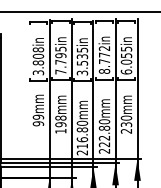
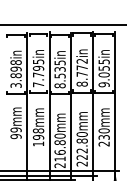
text: (38, 56) -> (16, 69), 3.808in -> 3.898in
text: (126, 71) -> (104, 84), 6.055in -> 9.055in
text: (81, 72) -> (59, 85), 3.535in -> 8.535in

